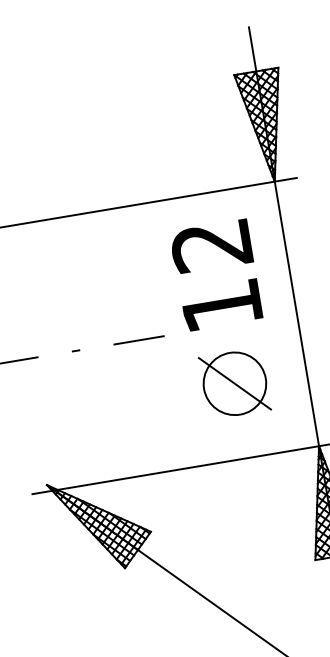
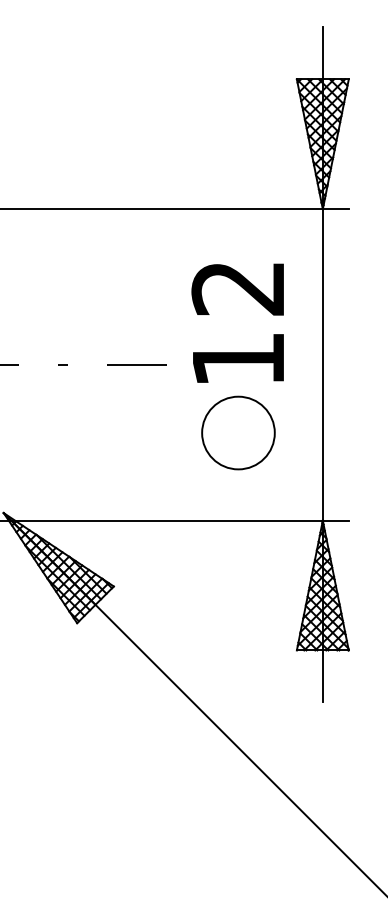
text: (215, 274) -> (237, 322), moved
line: (234, 383) -> (238, 432), removed

